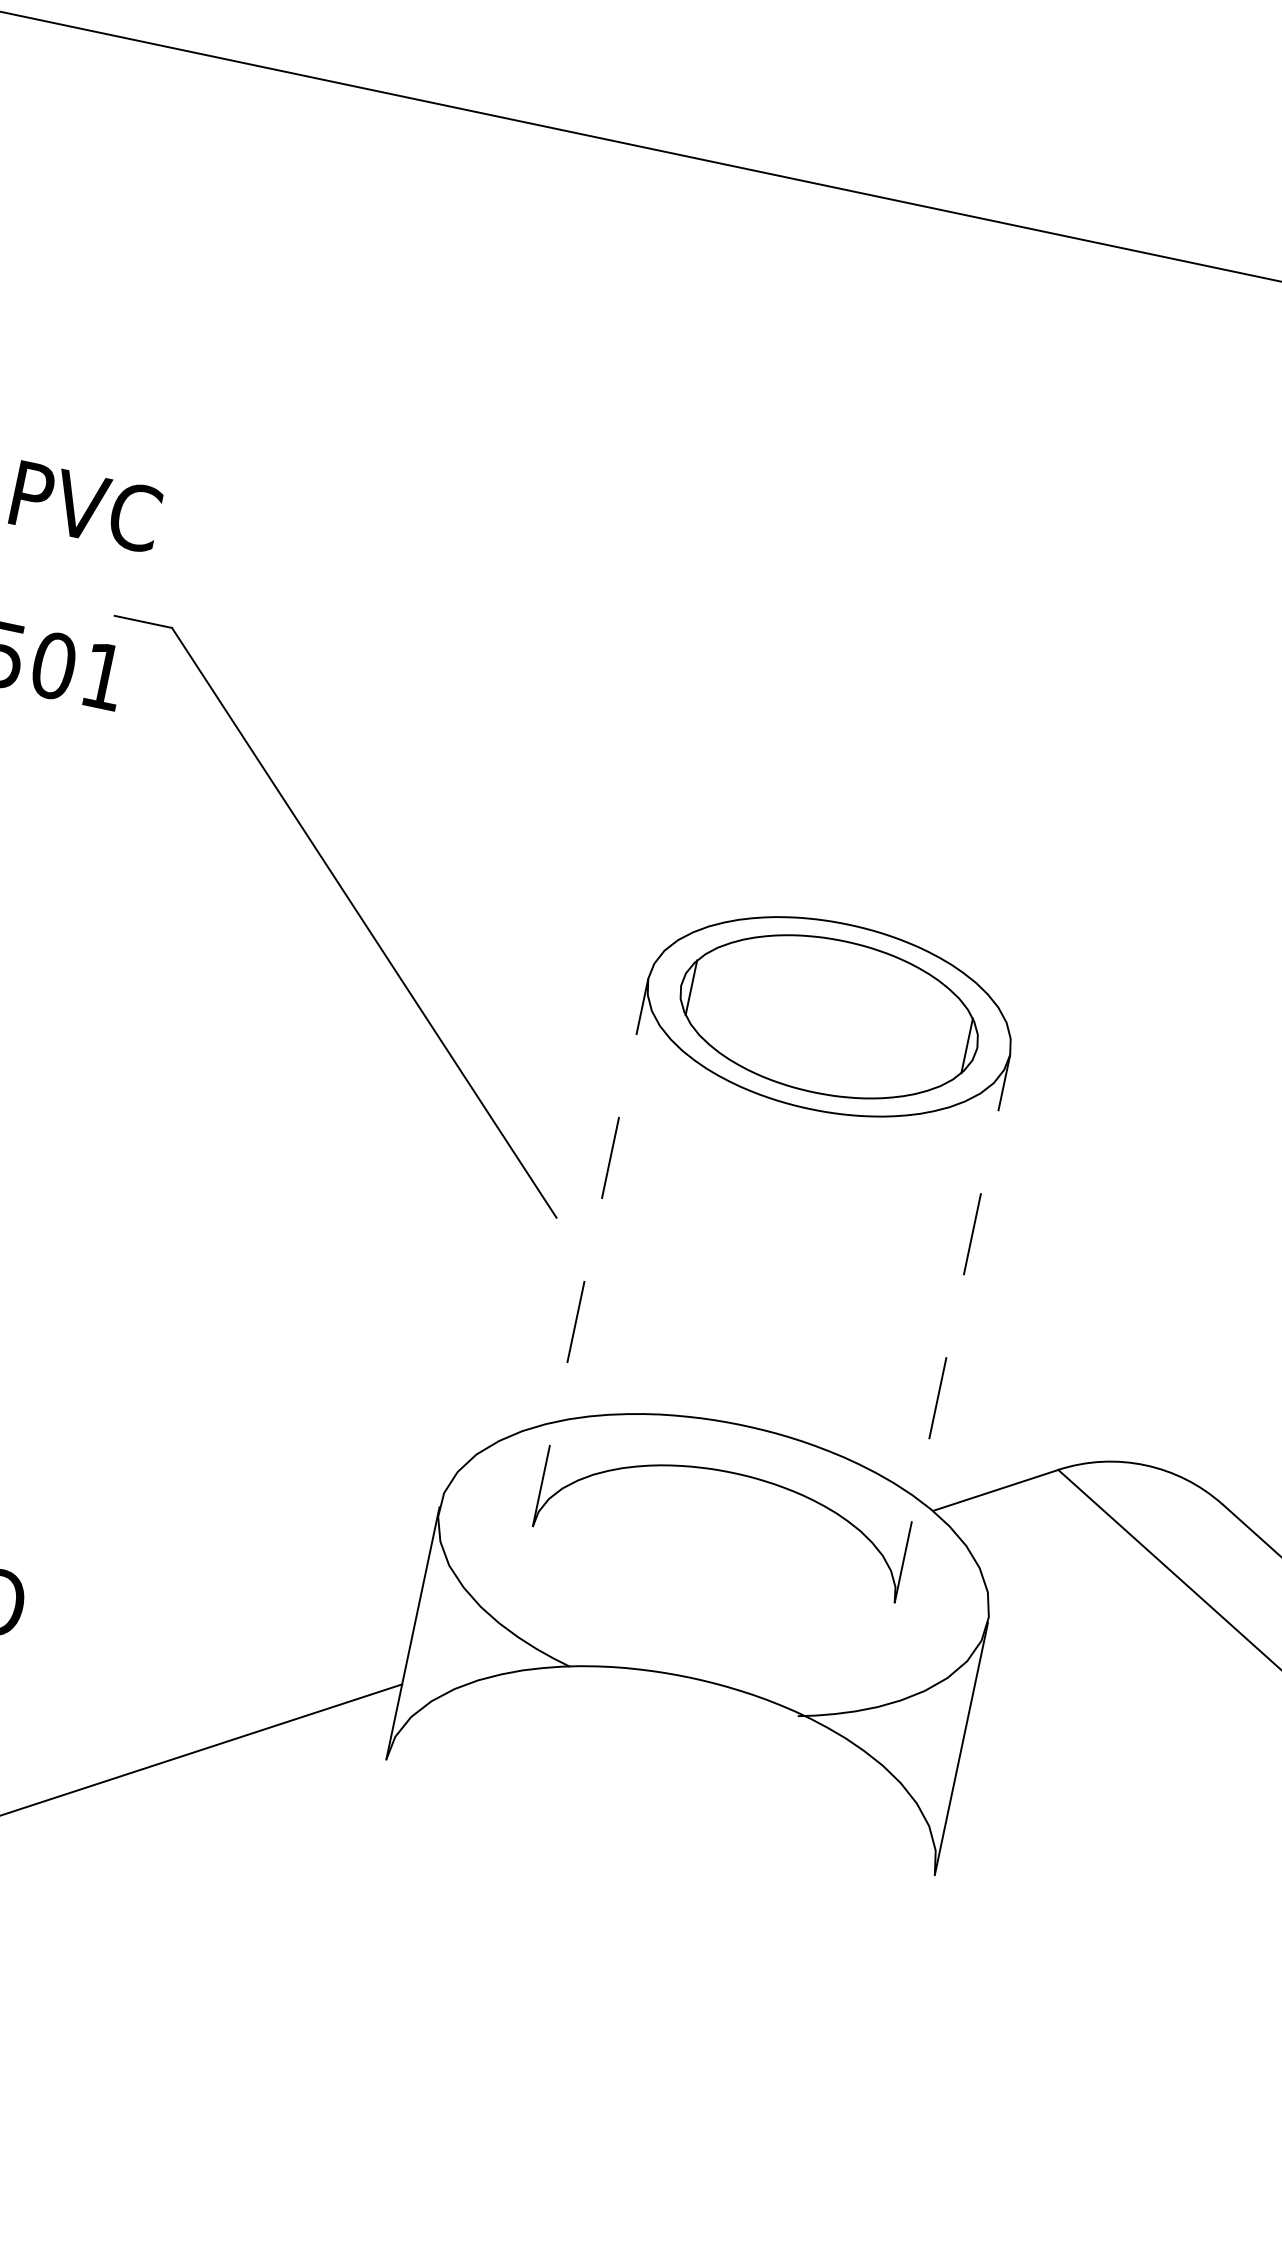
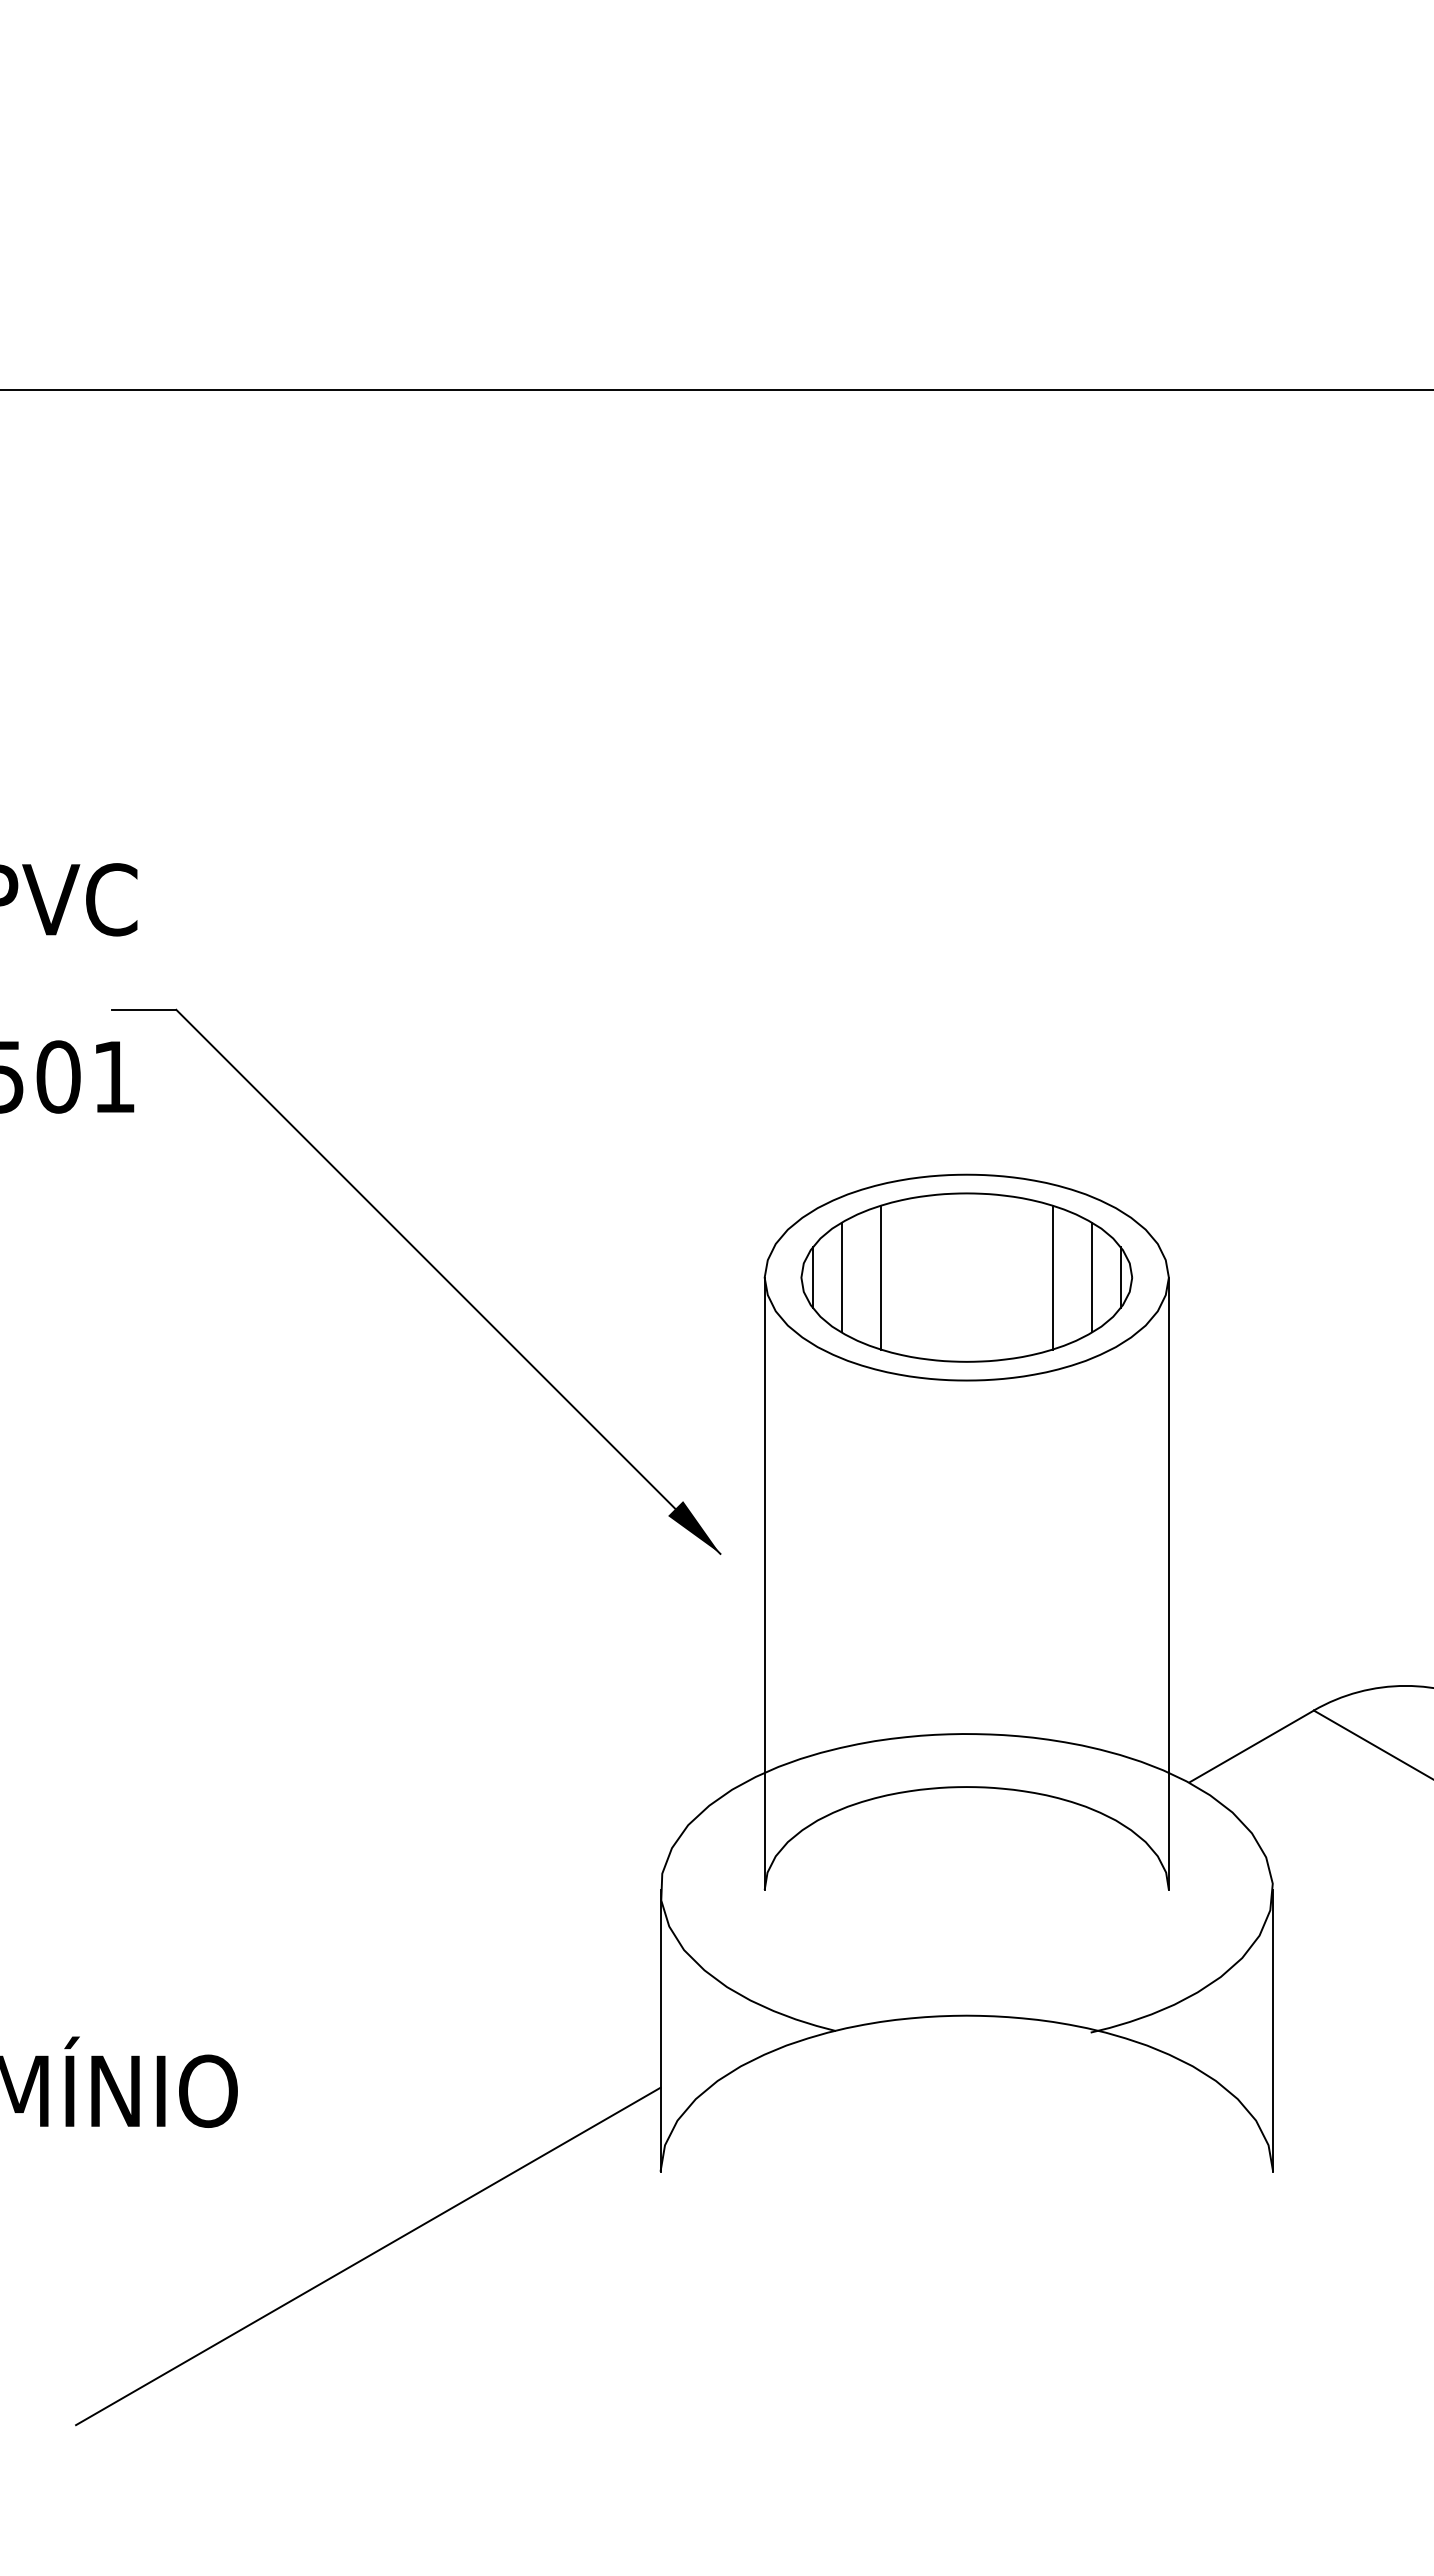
line: (717, 993) -> (841, 1277), added
line: (752, 1000) -> (881, 1277), added
line: (906, 1032) -> (1052, 1277), added
line: (941, 1040) -> (1092, 1277), added
fill: (538, 1189) -> (694, 1527), added
line: (590, 1252) -> (764, 1583), dashed -> solid
line: (952, 1328) -> (1168, 1583), dashed -> solid

